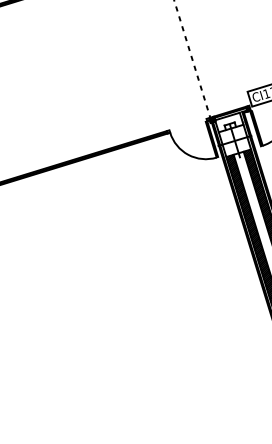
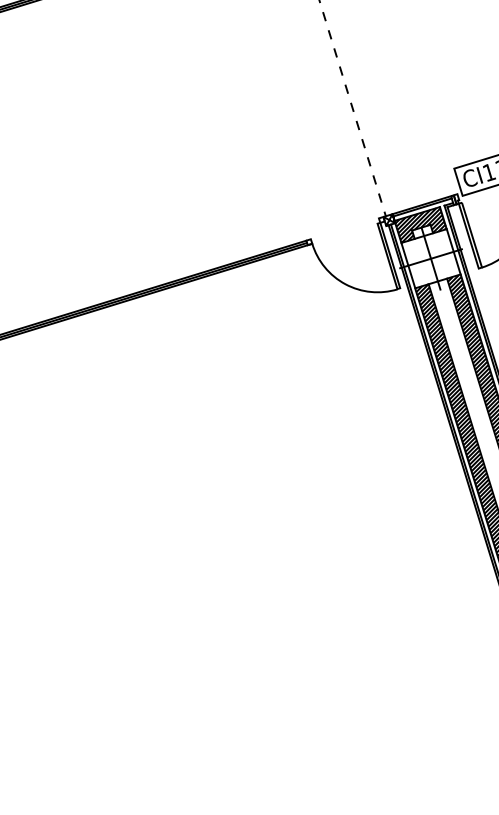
hatch: (229, 122) -> (421, 224), added

